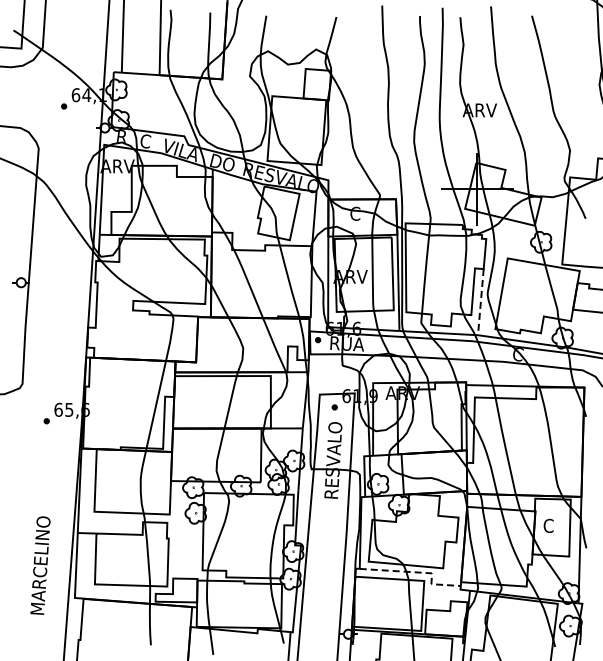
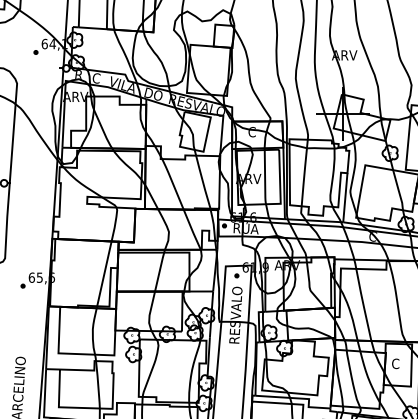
line: (480, 302) -> (345, 198), dashed -> solid
line: (417, 572) -> (298, 398), dashed -> solid

